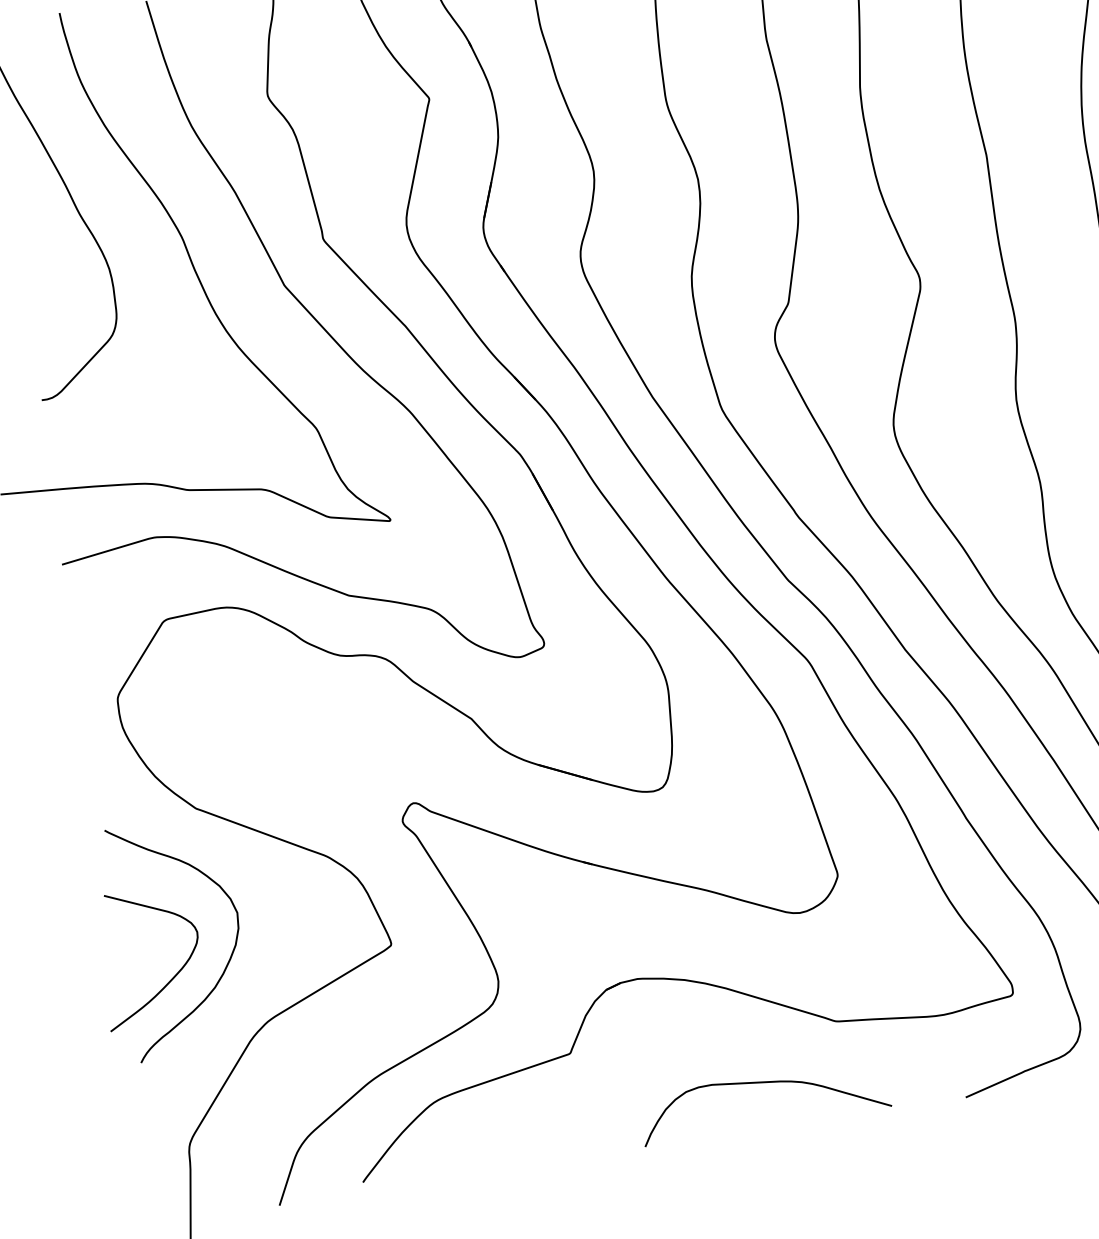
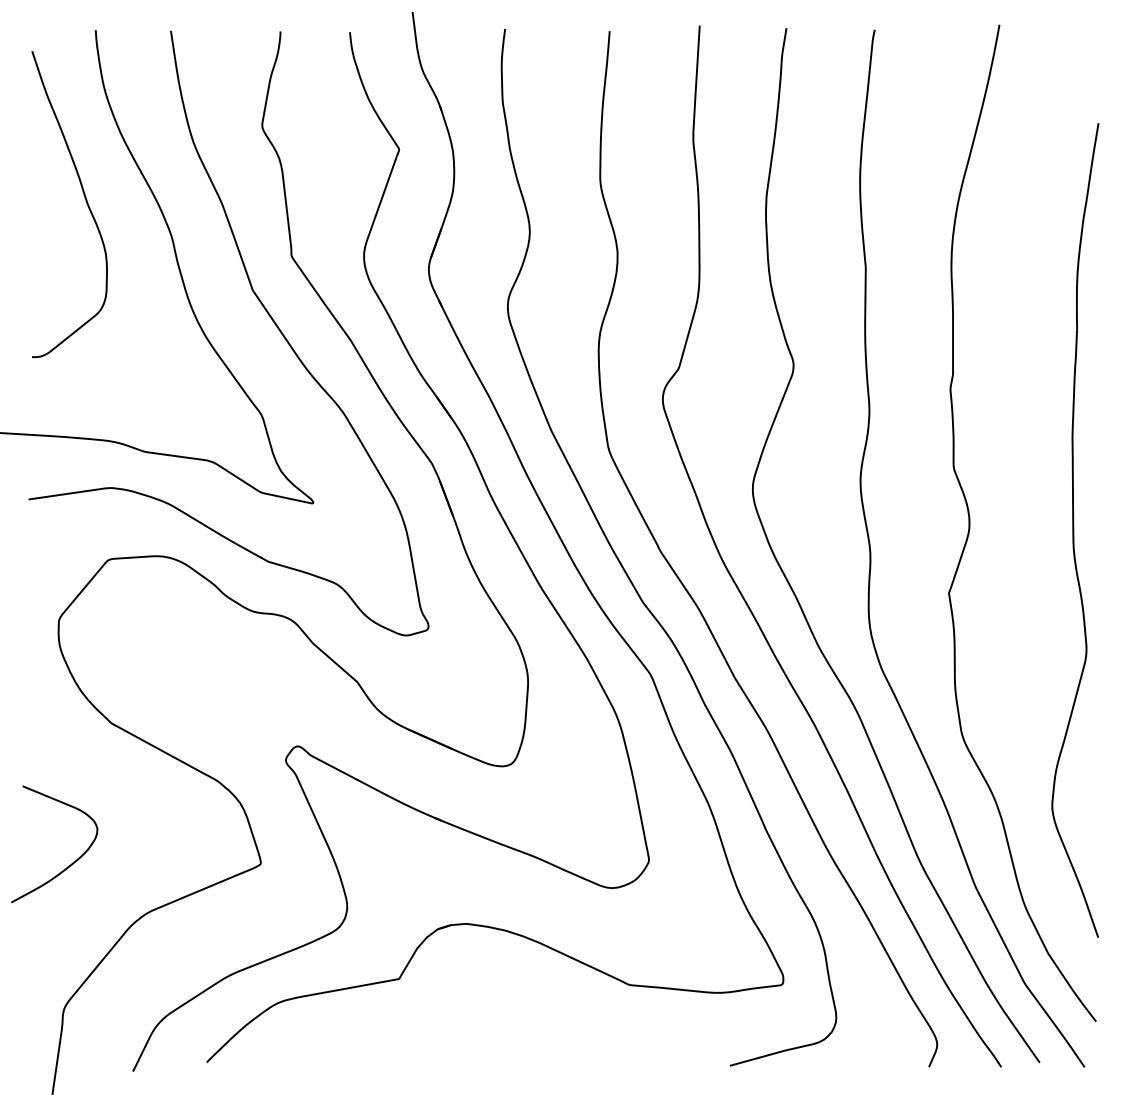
curve: (227, 961) -> (119, 857), removed
curve: (762, 1083) -> (558, 1028), removed

